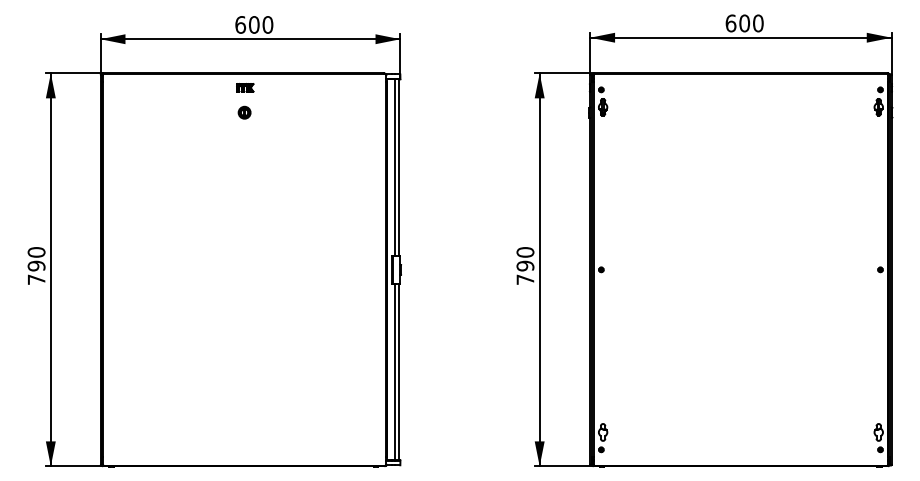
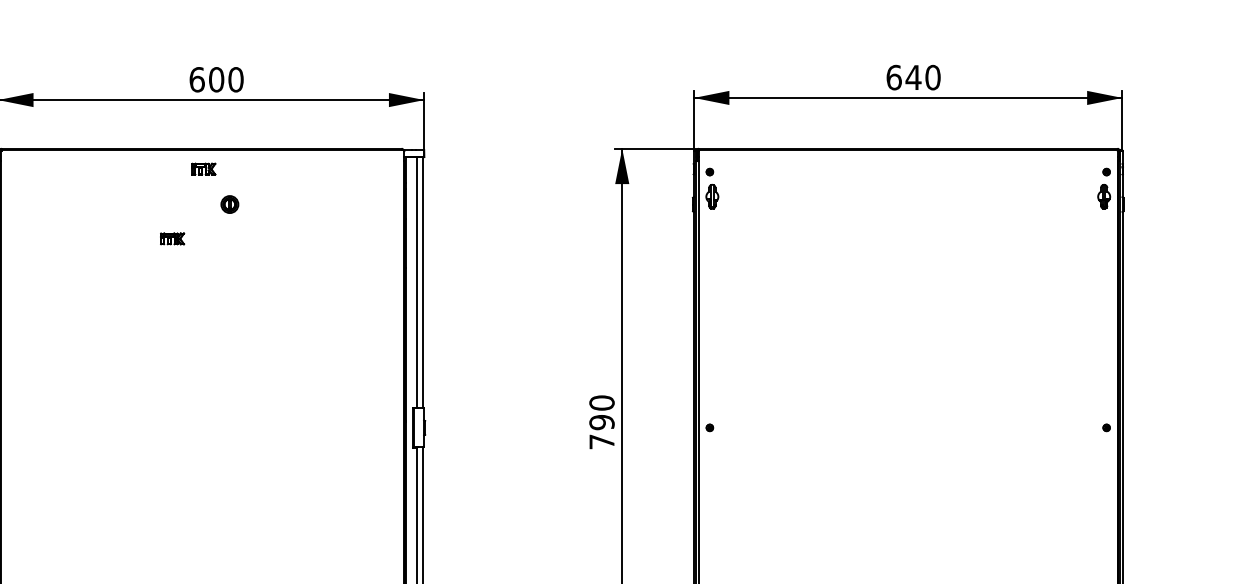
text: (744, 23) -> (913, 77), 600 -> 640
part: (244, 112) -> (229, 204), moved
part: (223, 136) -> (172, 238), added

